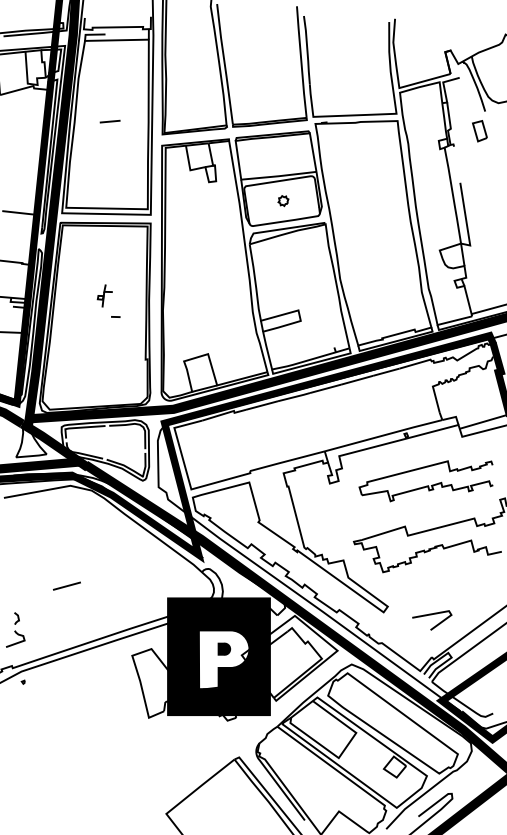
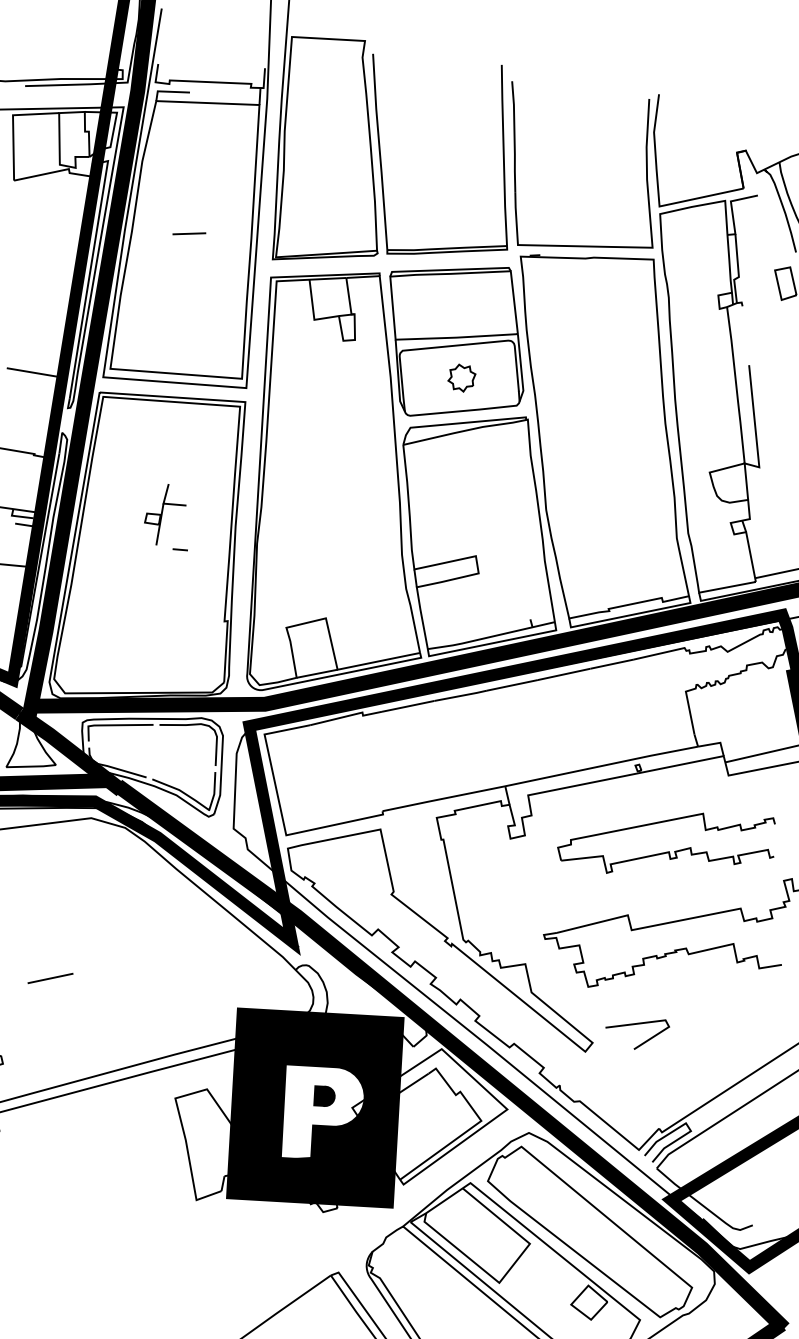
part: (283, 200) -> (461, 377), size x1.67
part: (104, 295) -> (164, 514), size x1.67
line: (66, 585) -> (49, 977), moved
line: (431, 615) -> (636, 1025), moved

